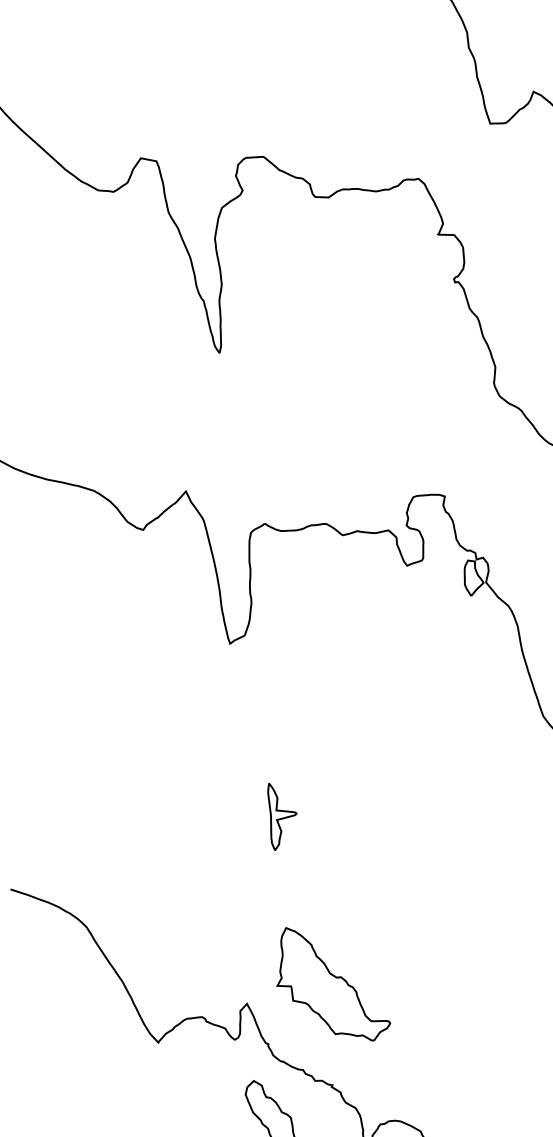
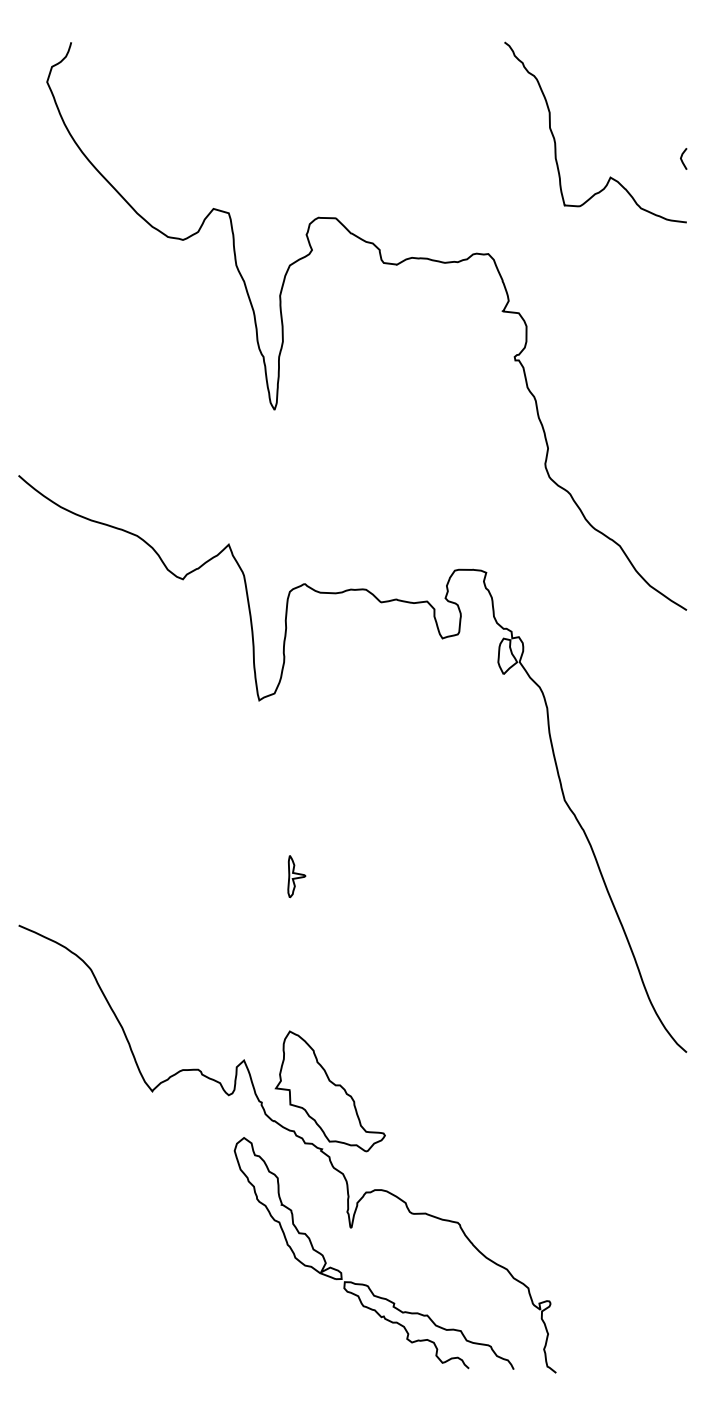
part: (282, 815) -> (296, 876), size x0.62
part: (331, 984) -> (329, 1091), moved

